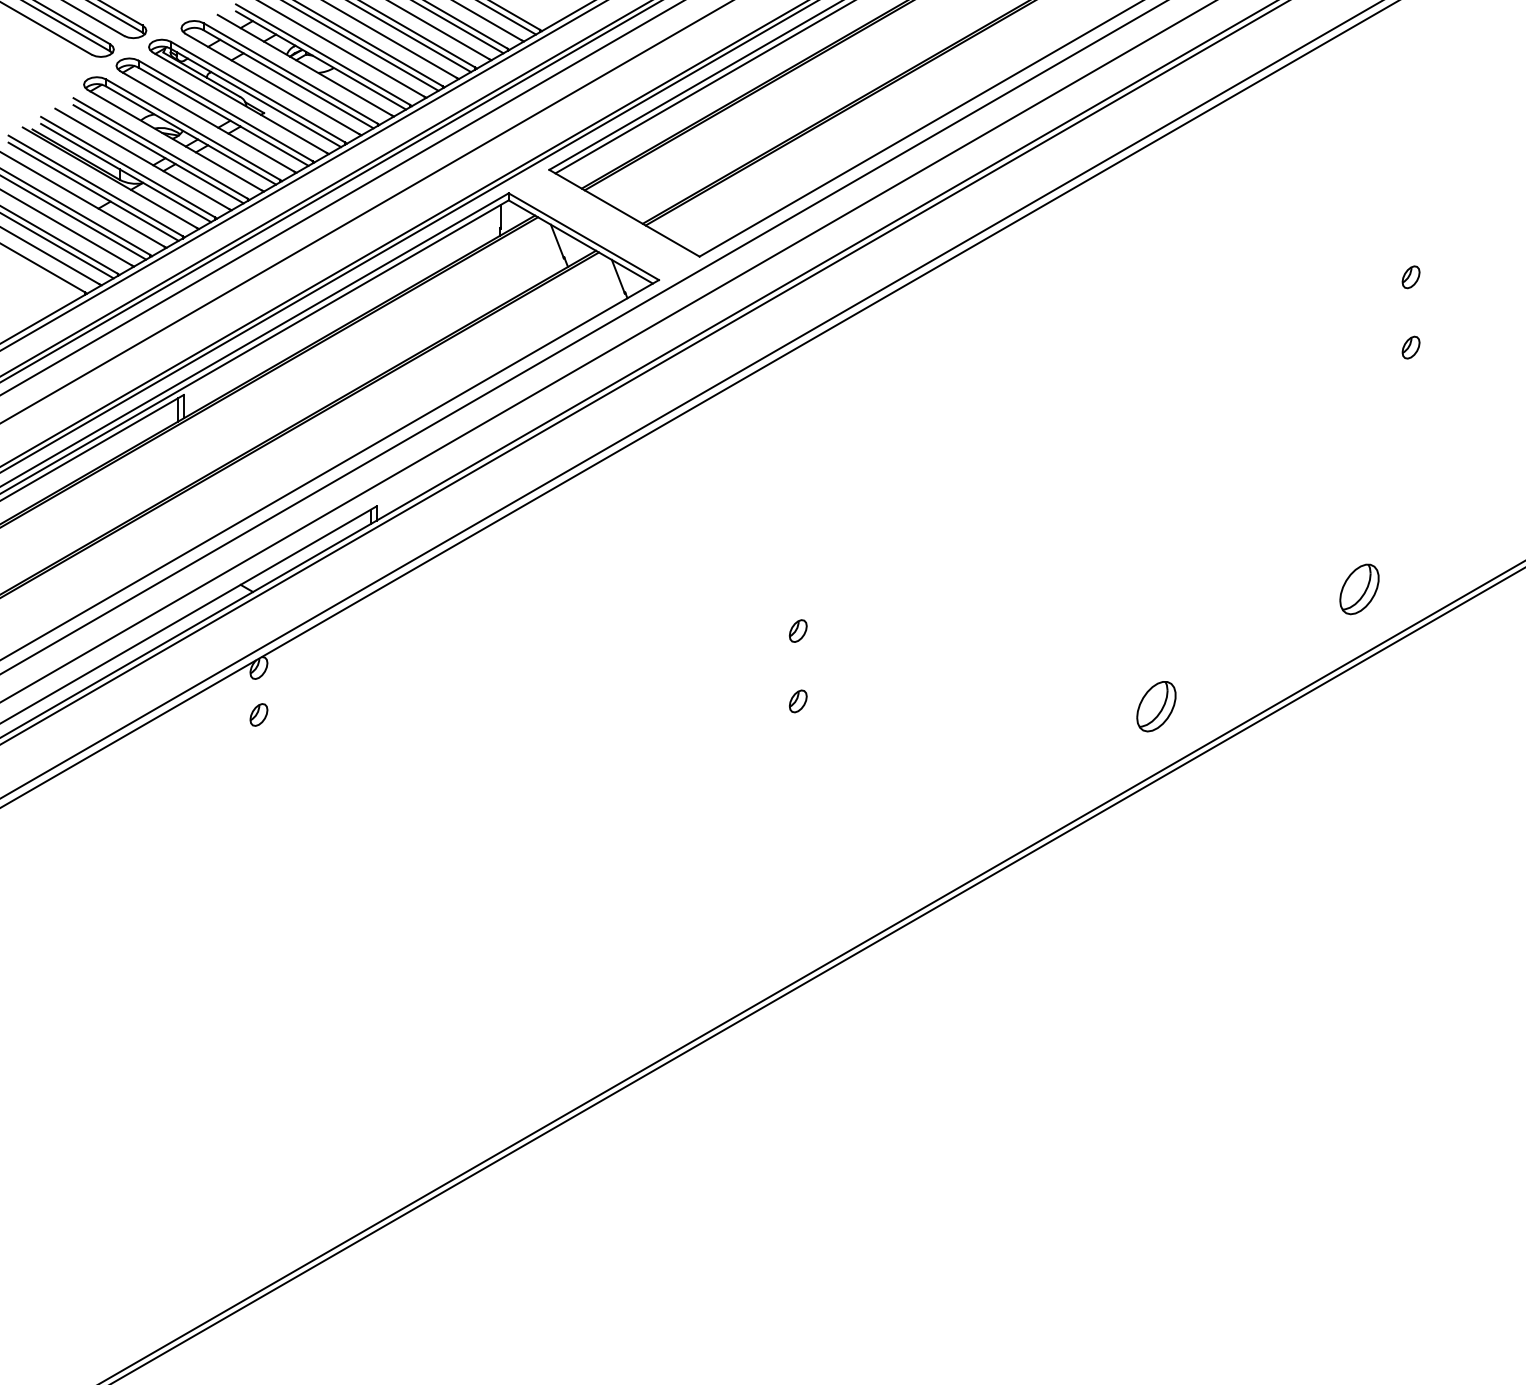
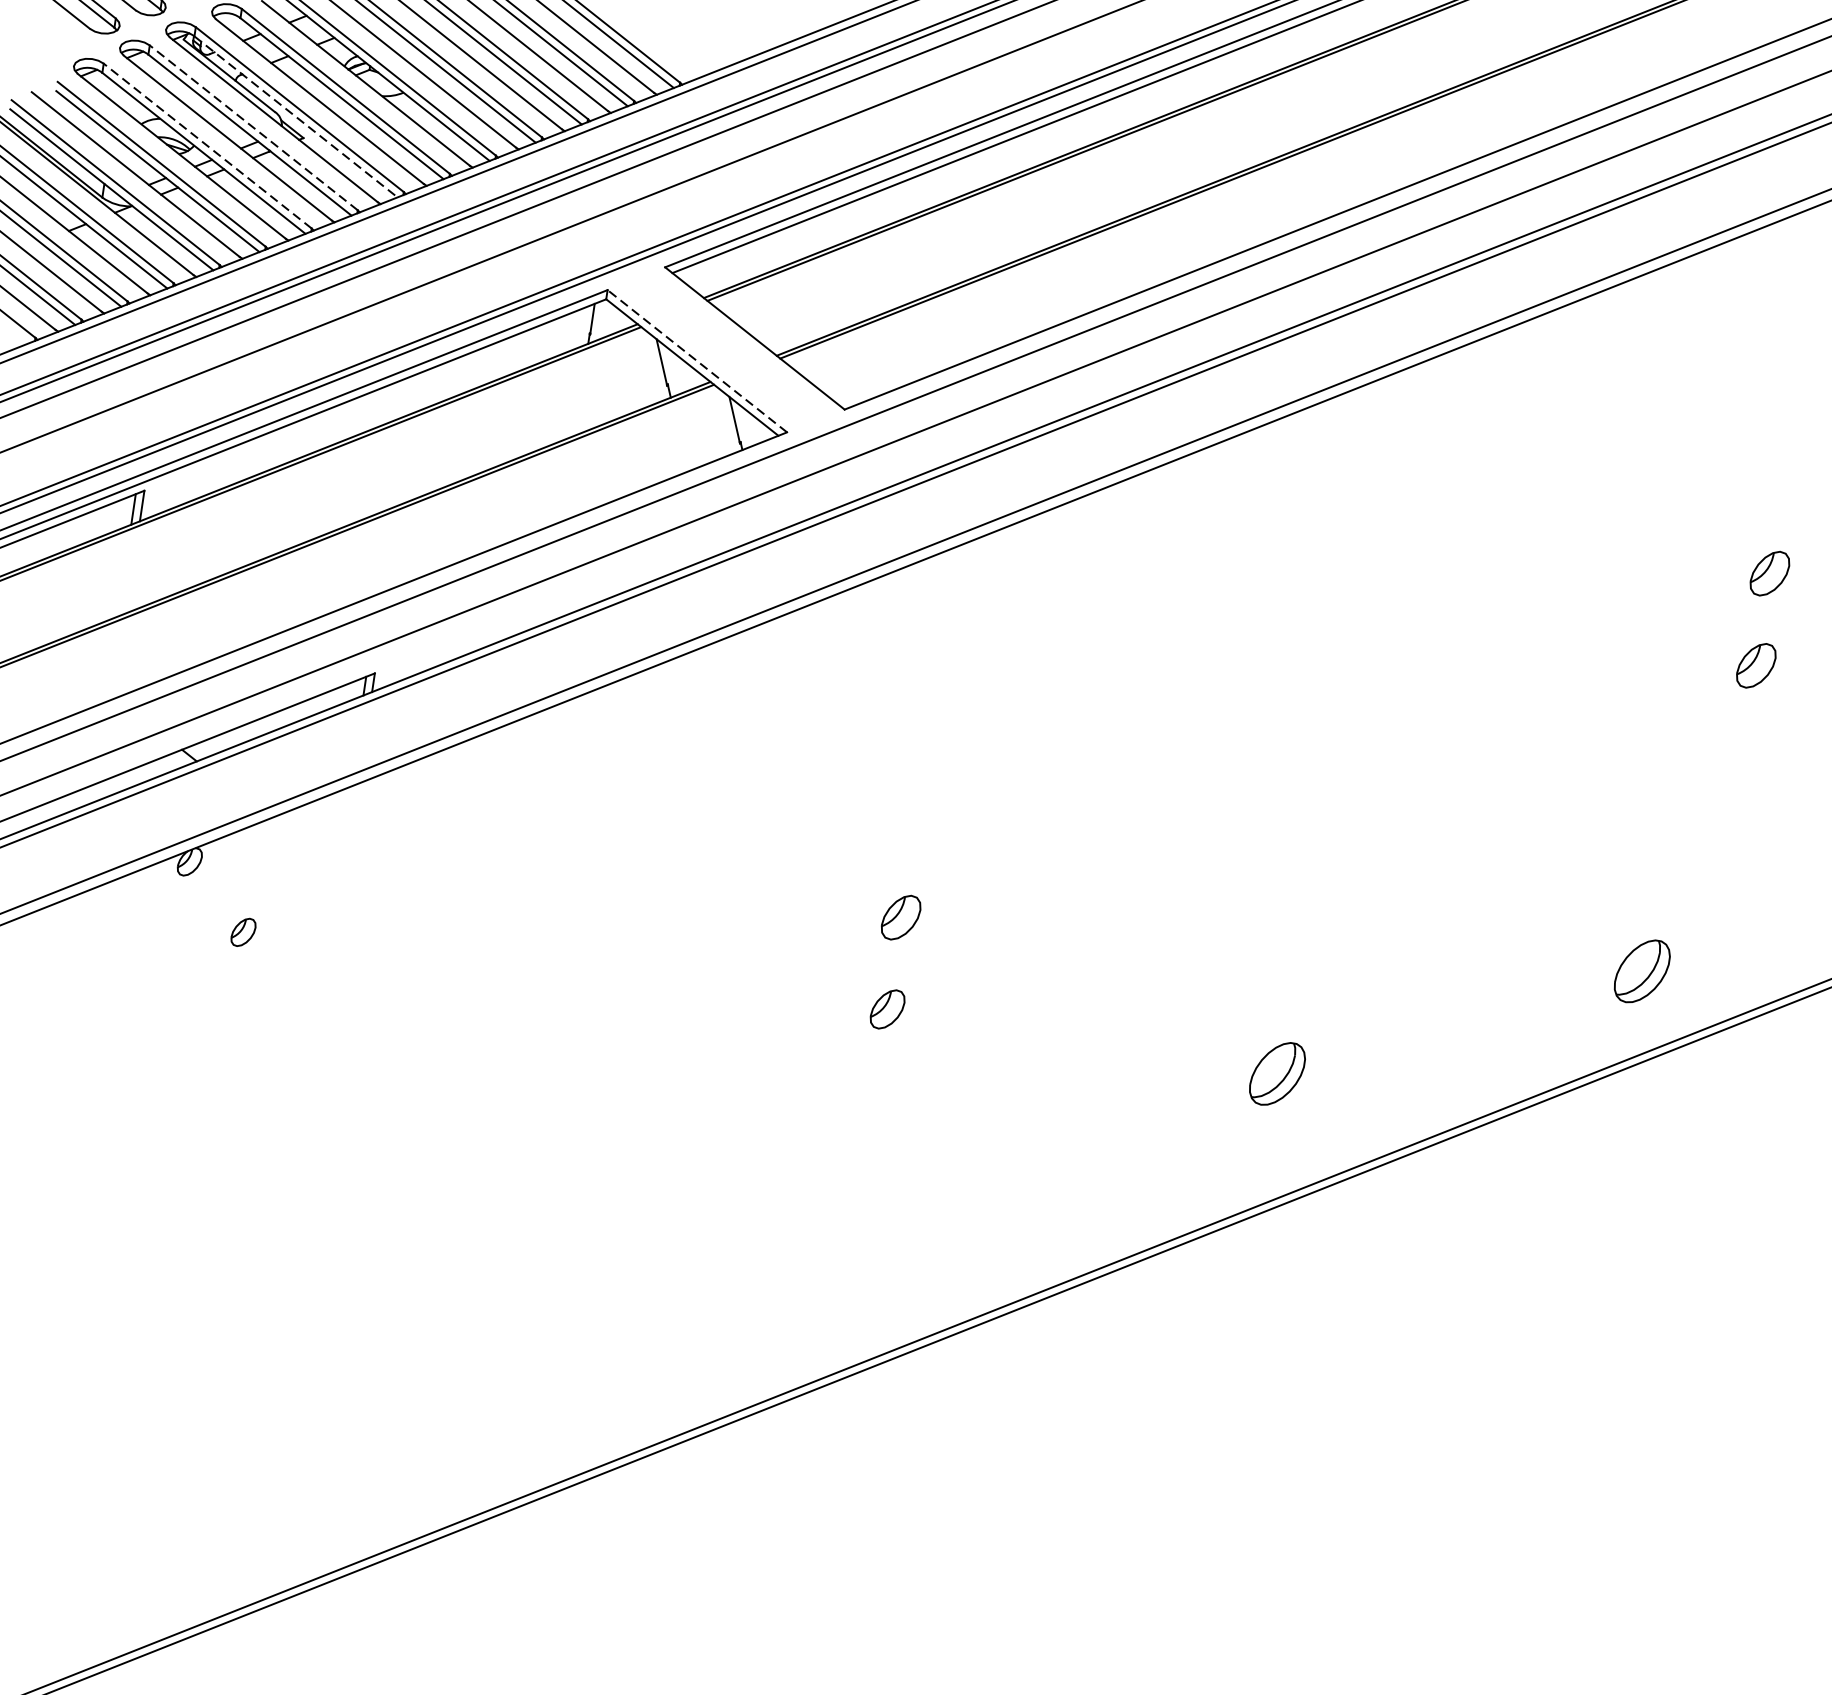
line: (256, 98) -> (296, 117), solid -> dashed
line: (225, 110) -> (253, 127), solid -> dashed
line: (193, 129) -> (208, 145), solid -> dashed
line: (583, 236) -> (696, 360), solid -> dashed
part: (1410, 277) -> (1769, 573), size x1.6
part: (1410, 347) -> (1755, 665), size x1.6
part: (798, 630) -> (901, 916), size x1.6
part: (798, 701) -> (888, 1009), size x1.4
part: (1156, 706) -> (1277, 1073), moved
part: (258, 714) -> (243, 931), moved

